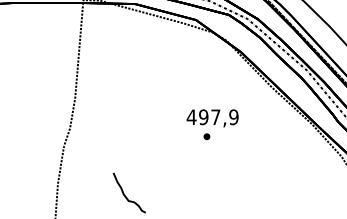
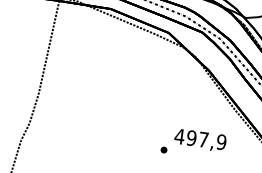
text: (212, 118) -> (200, 140), moved

